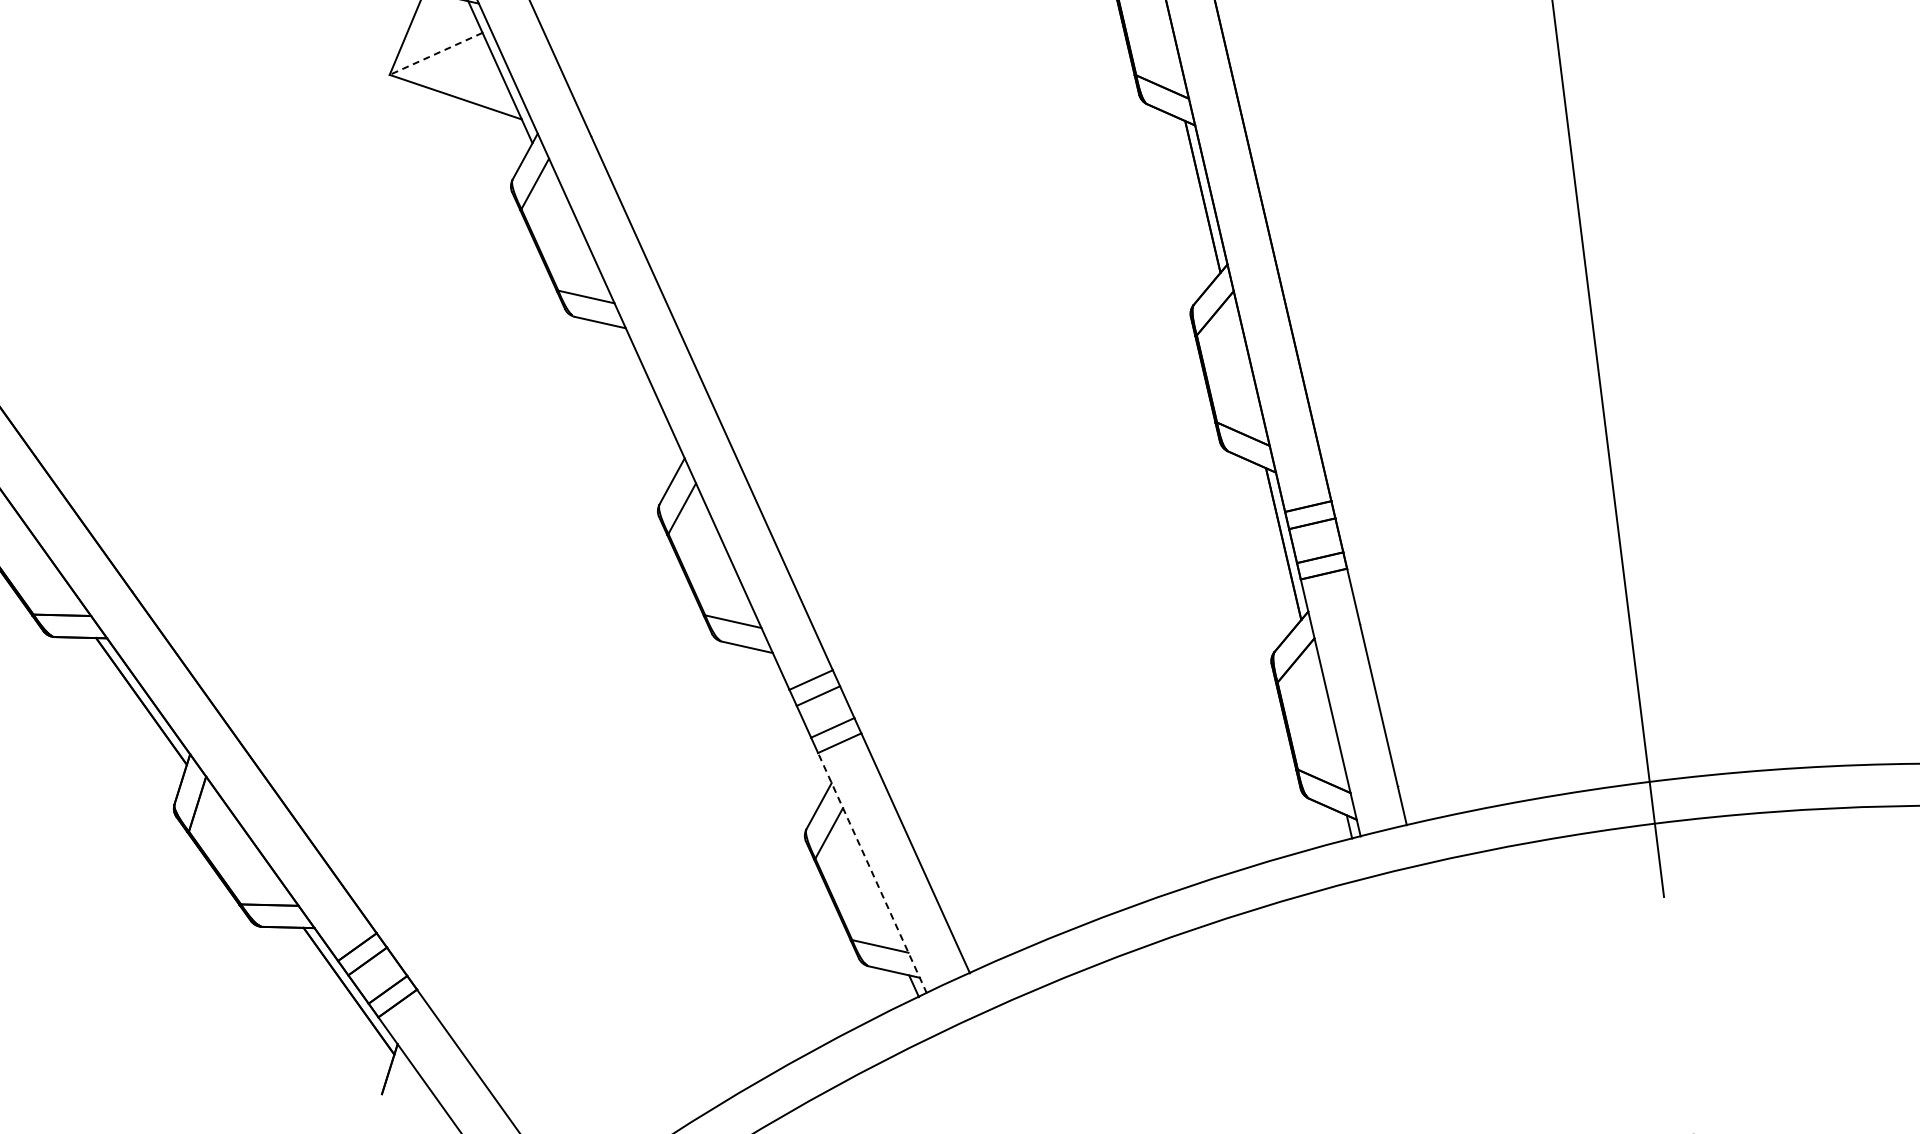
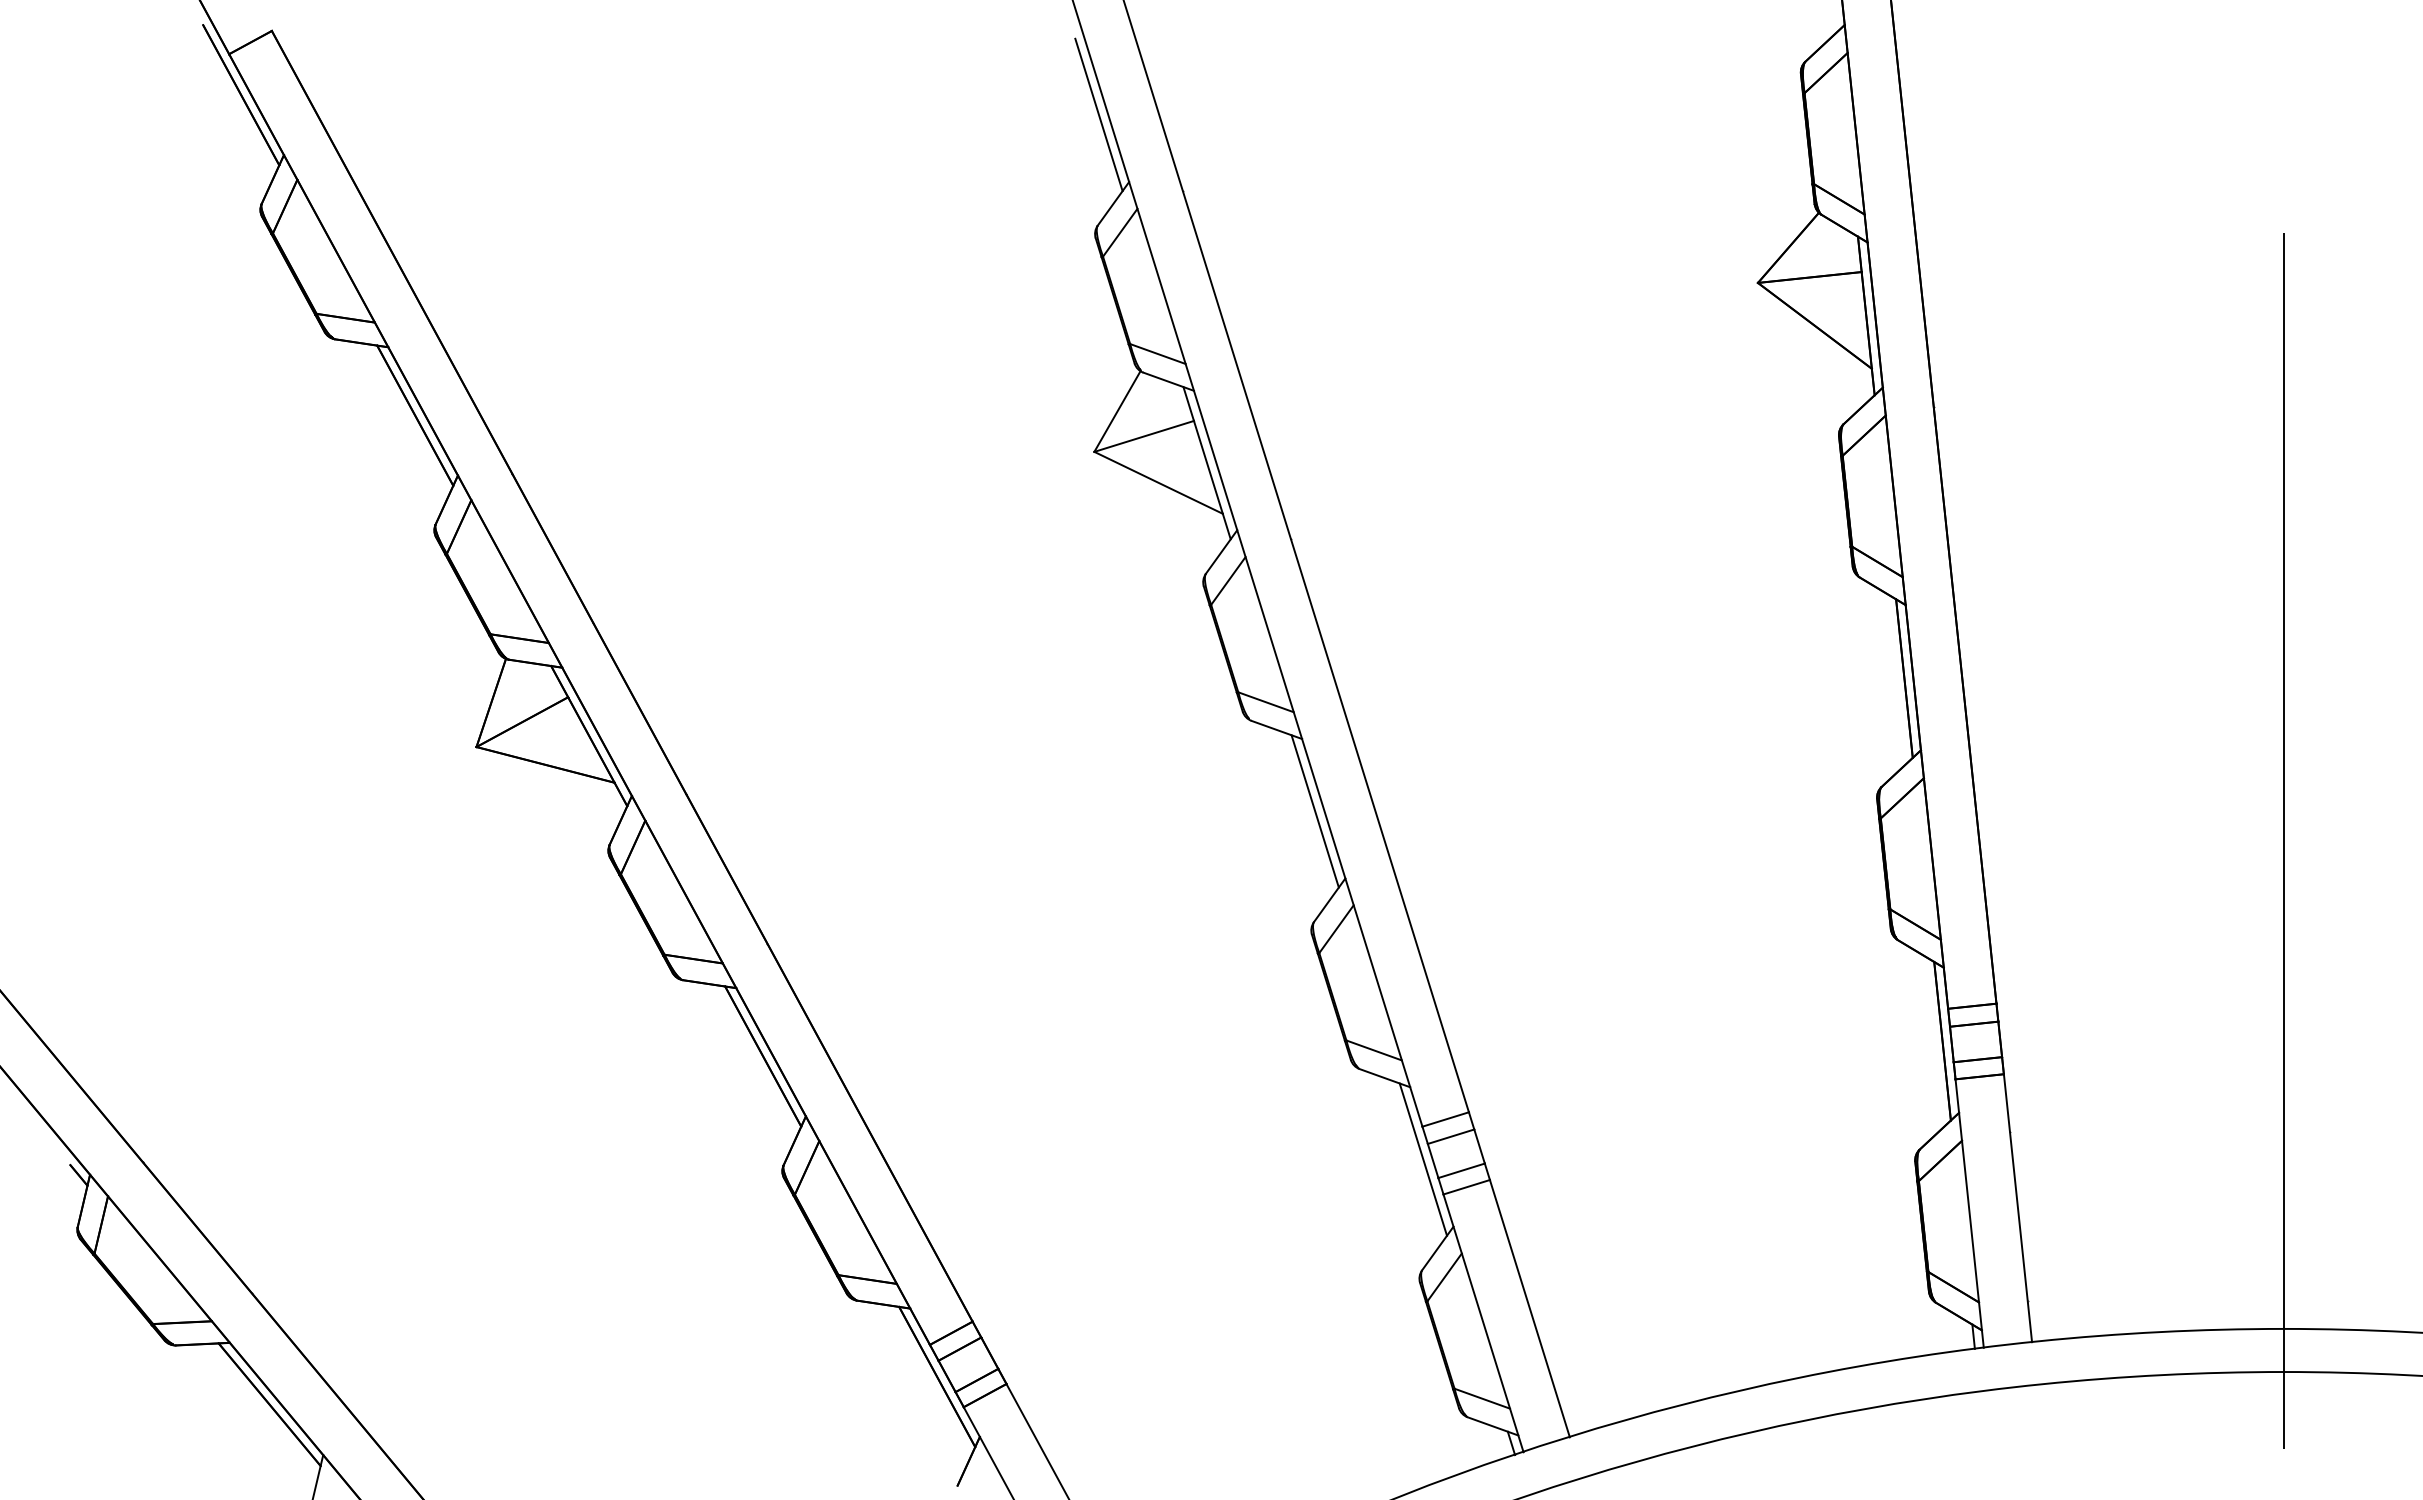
line: (435, 54) -> (1143, 436), dashed -> solid
line: (646, 397) -> (1314, 811), added
line: (794, 721) -> (1423, 1159), added
line: (872, 873) -> (1483, 1323), dashed -> solid

